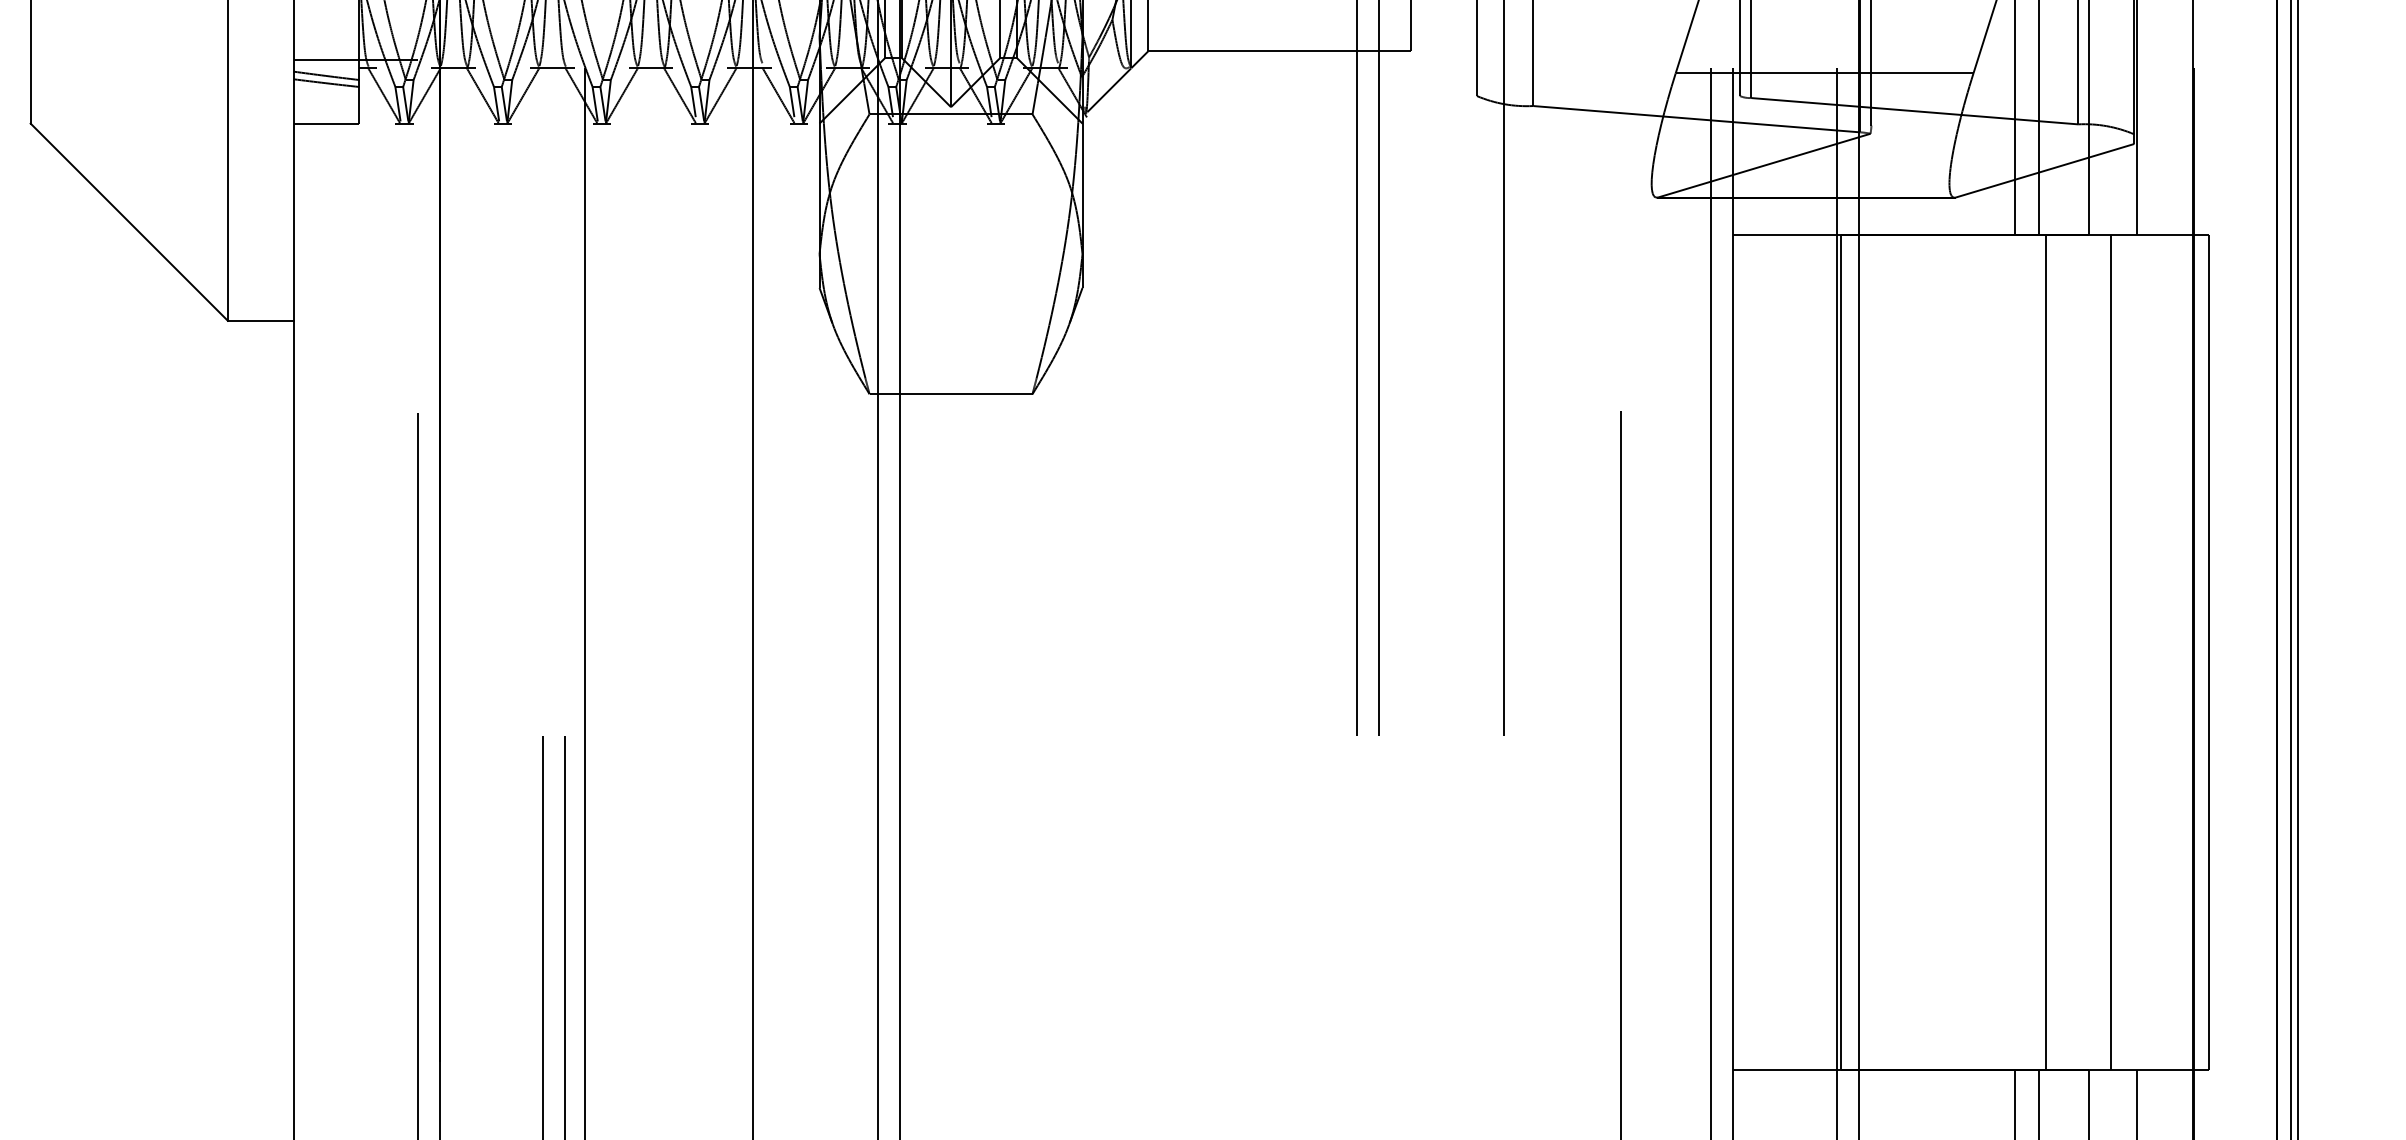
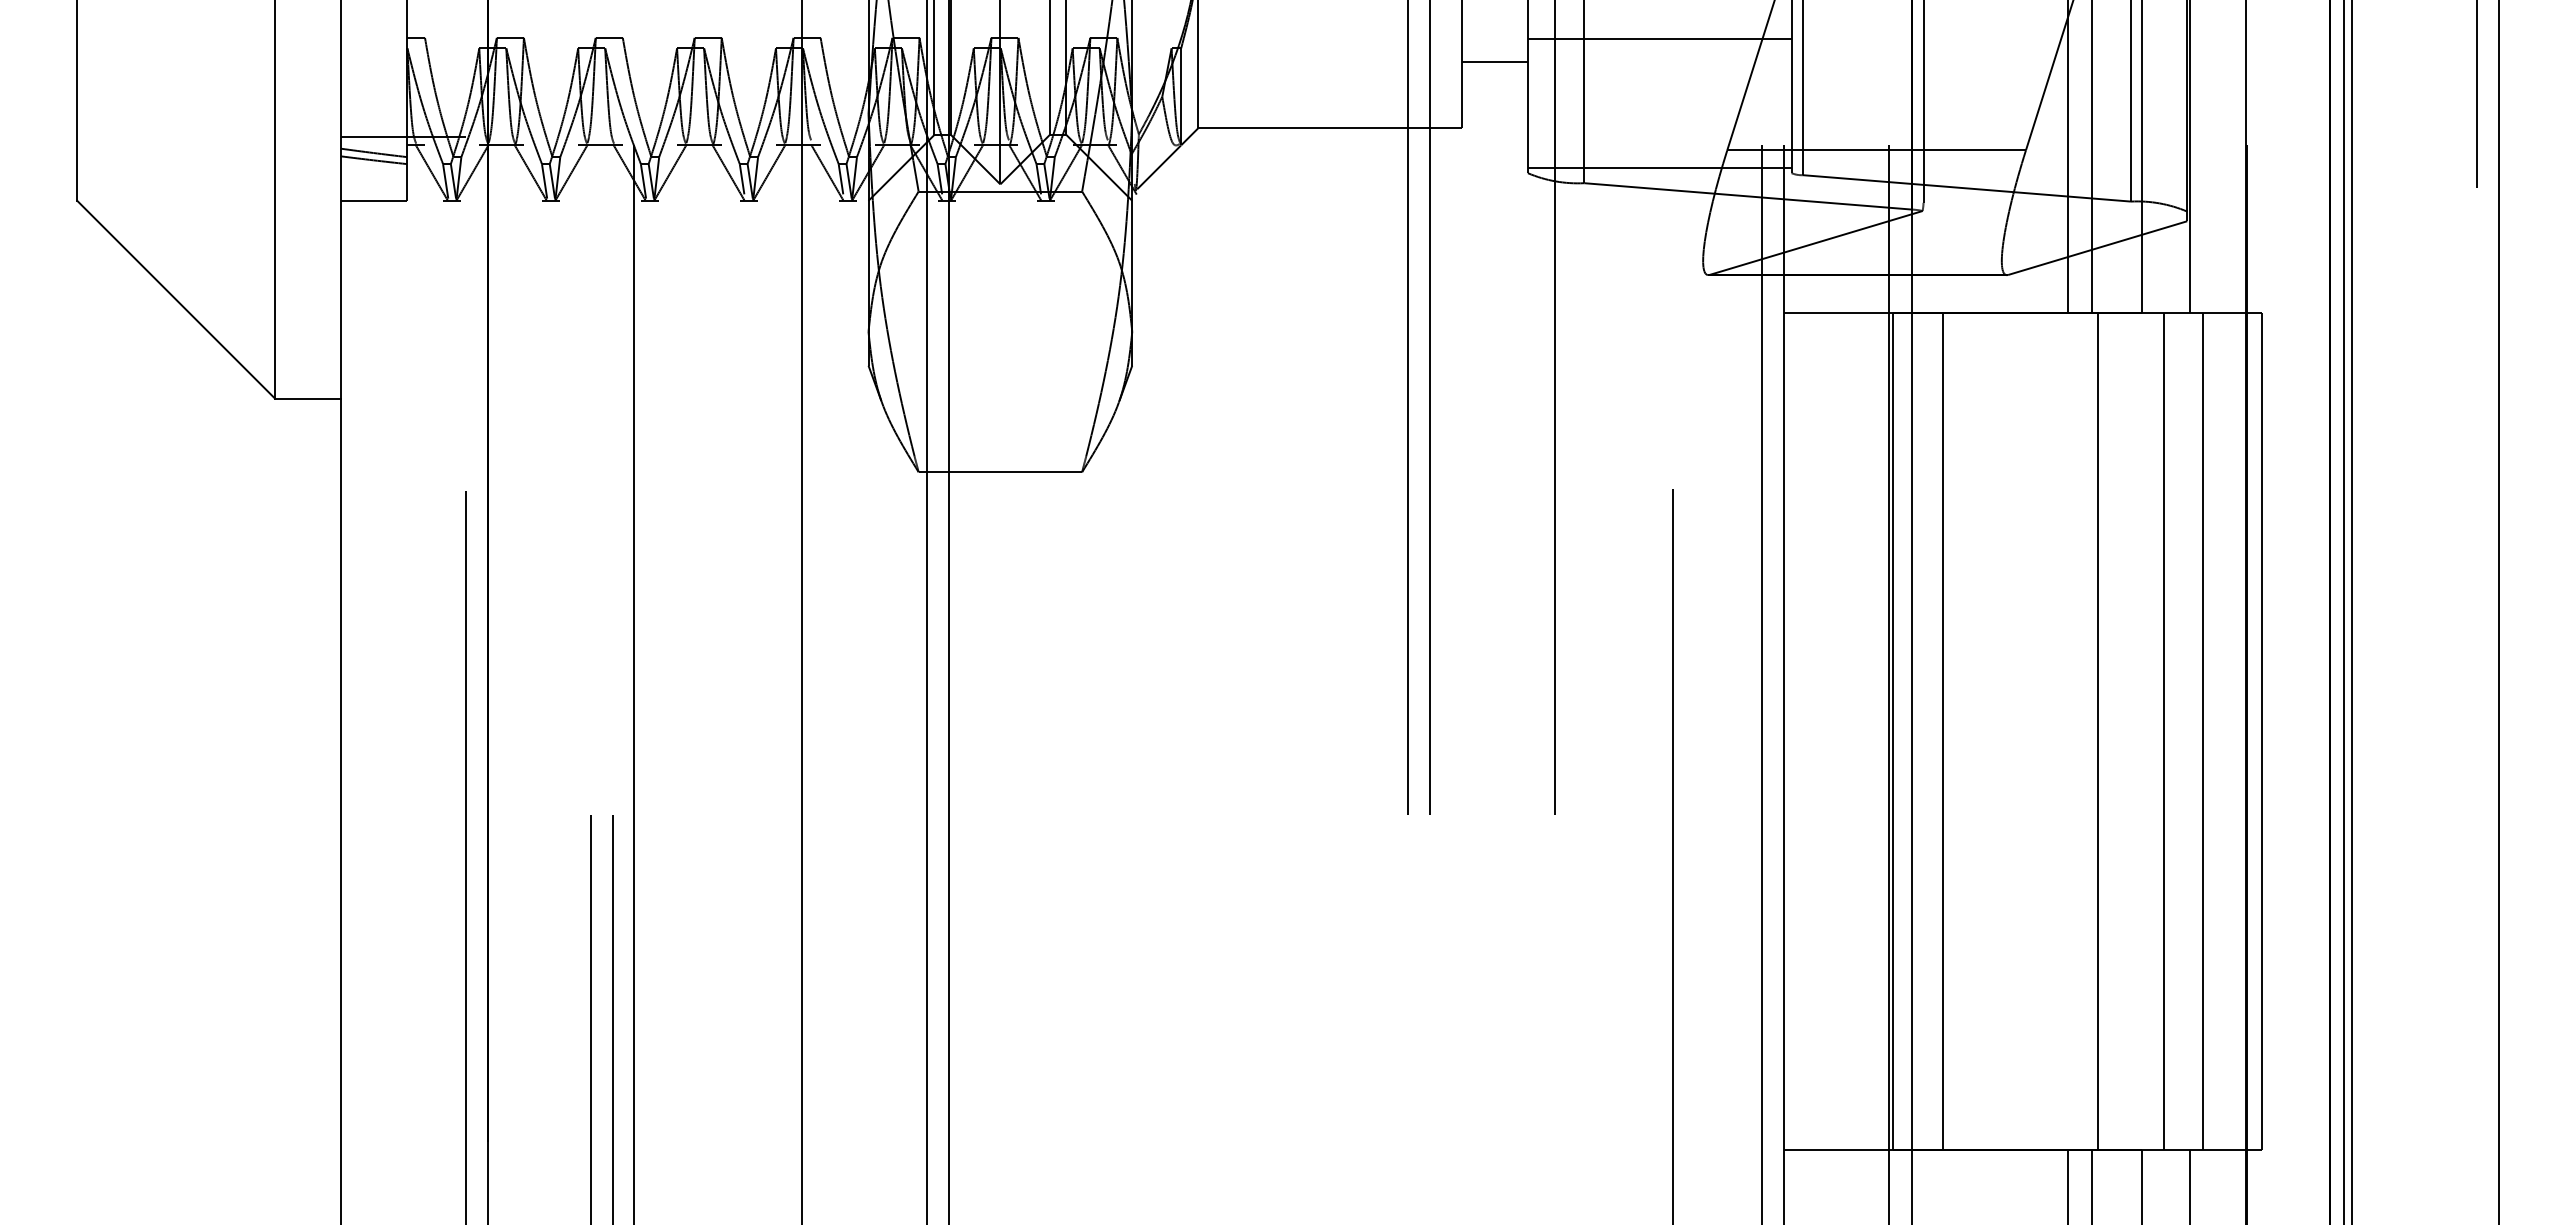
line: (1608, 90) -> (1659, 167), added
line: (1891, 652) -> (1943, 731), added
line: (2149, 652) -> (2202, 731), added

